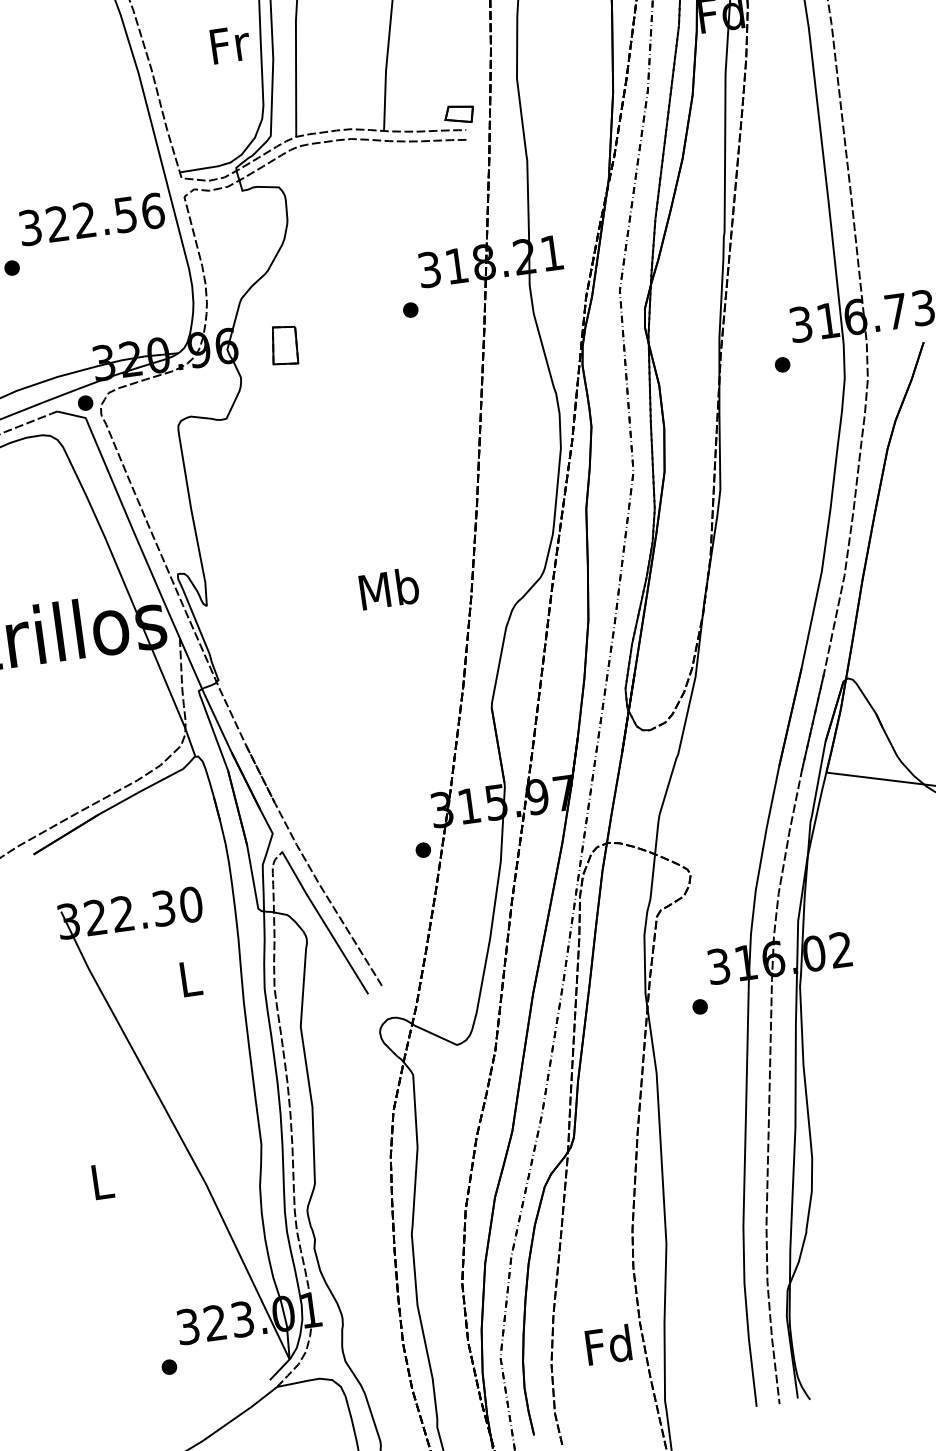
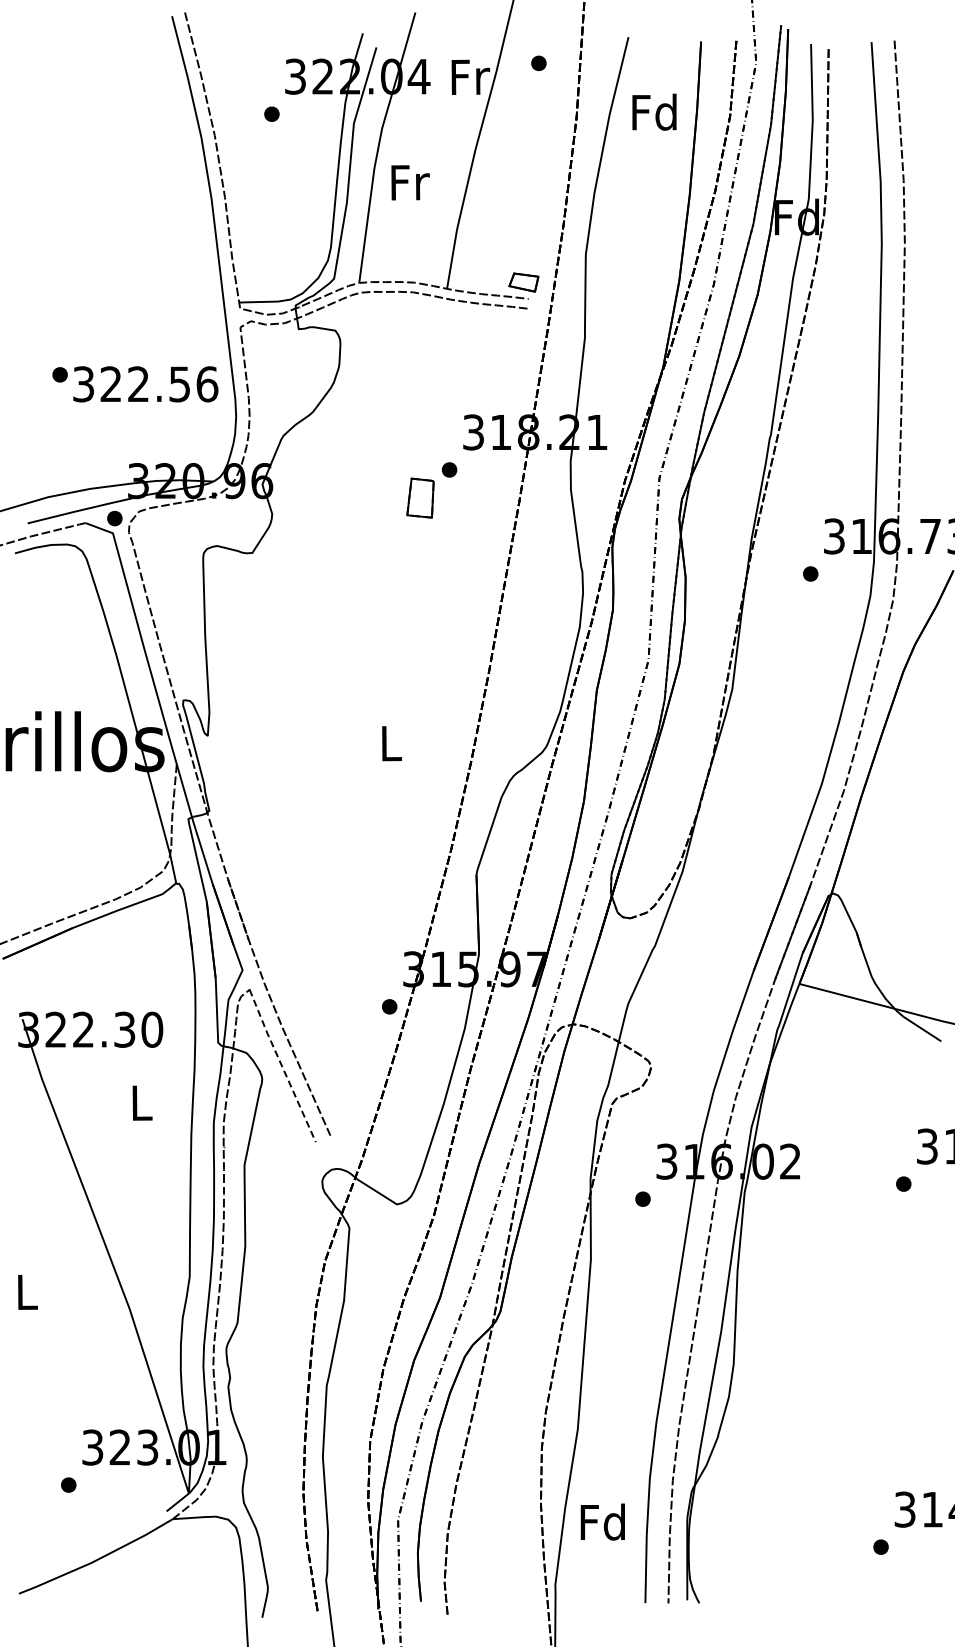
text: (230, 44) -> (410, 182), moved
text: (91, 219) -> (145, 384), moved
part: (284, 344) -> (420, 497), moved
text: (388, 588) -> (390, 742), Mb -> L
line: (325, 923) -> (282, 1066), solid -> dashed
text: (608, 1344) -> (602, 1521), moved

